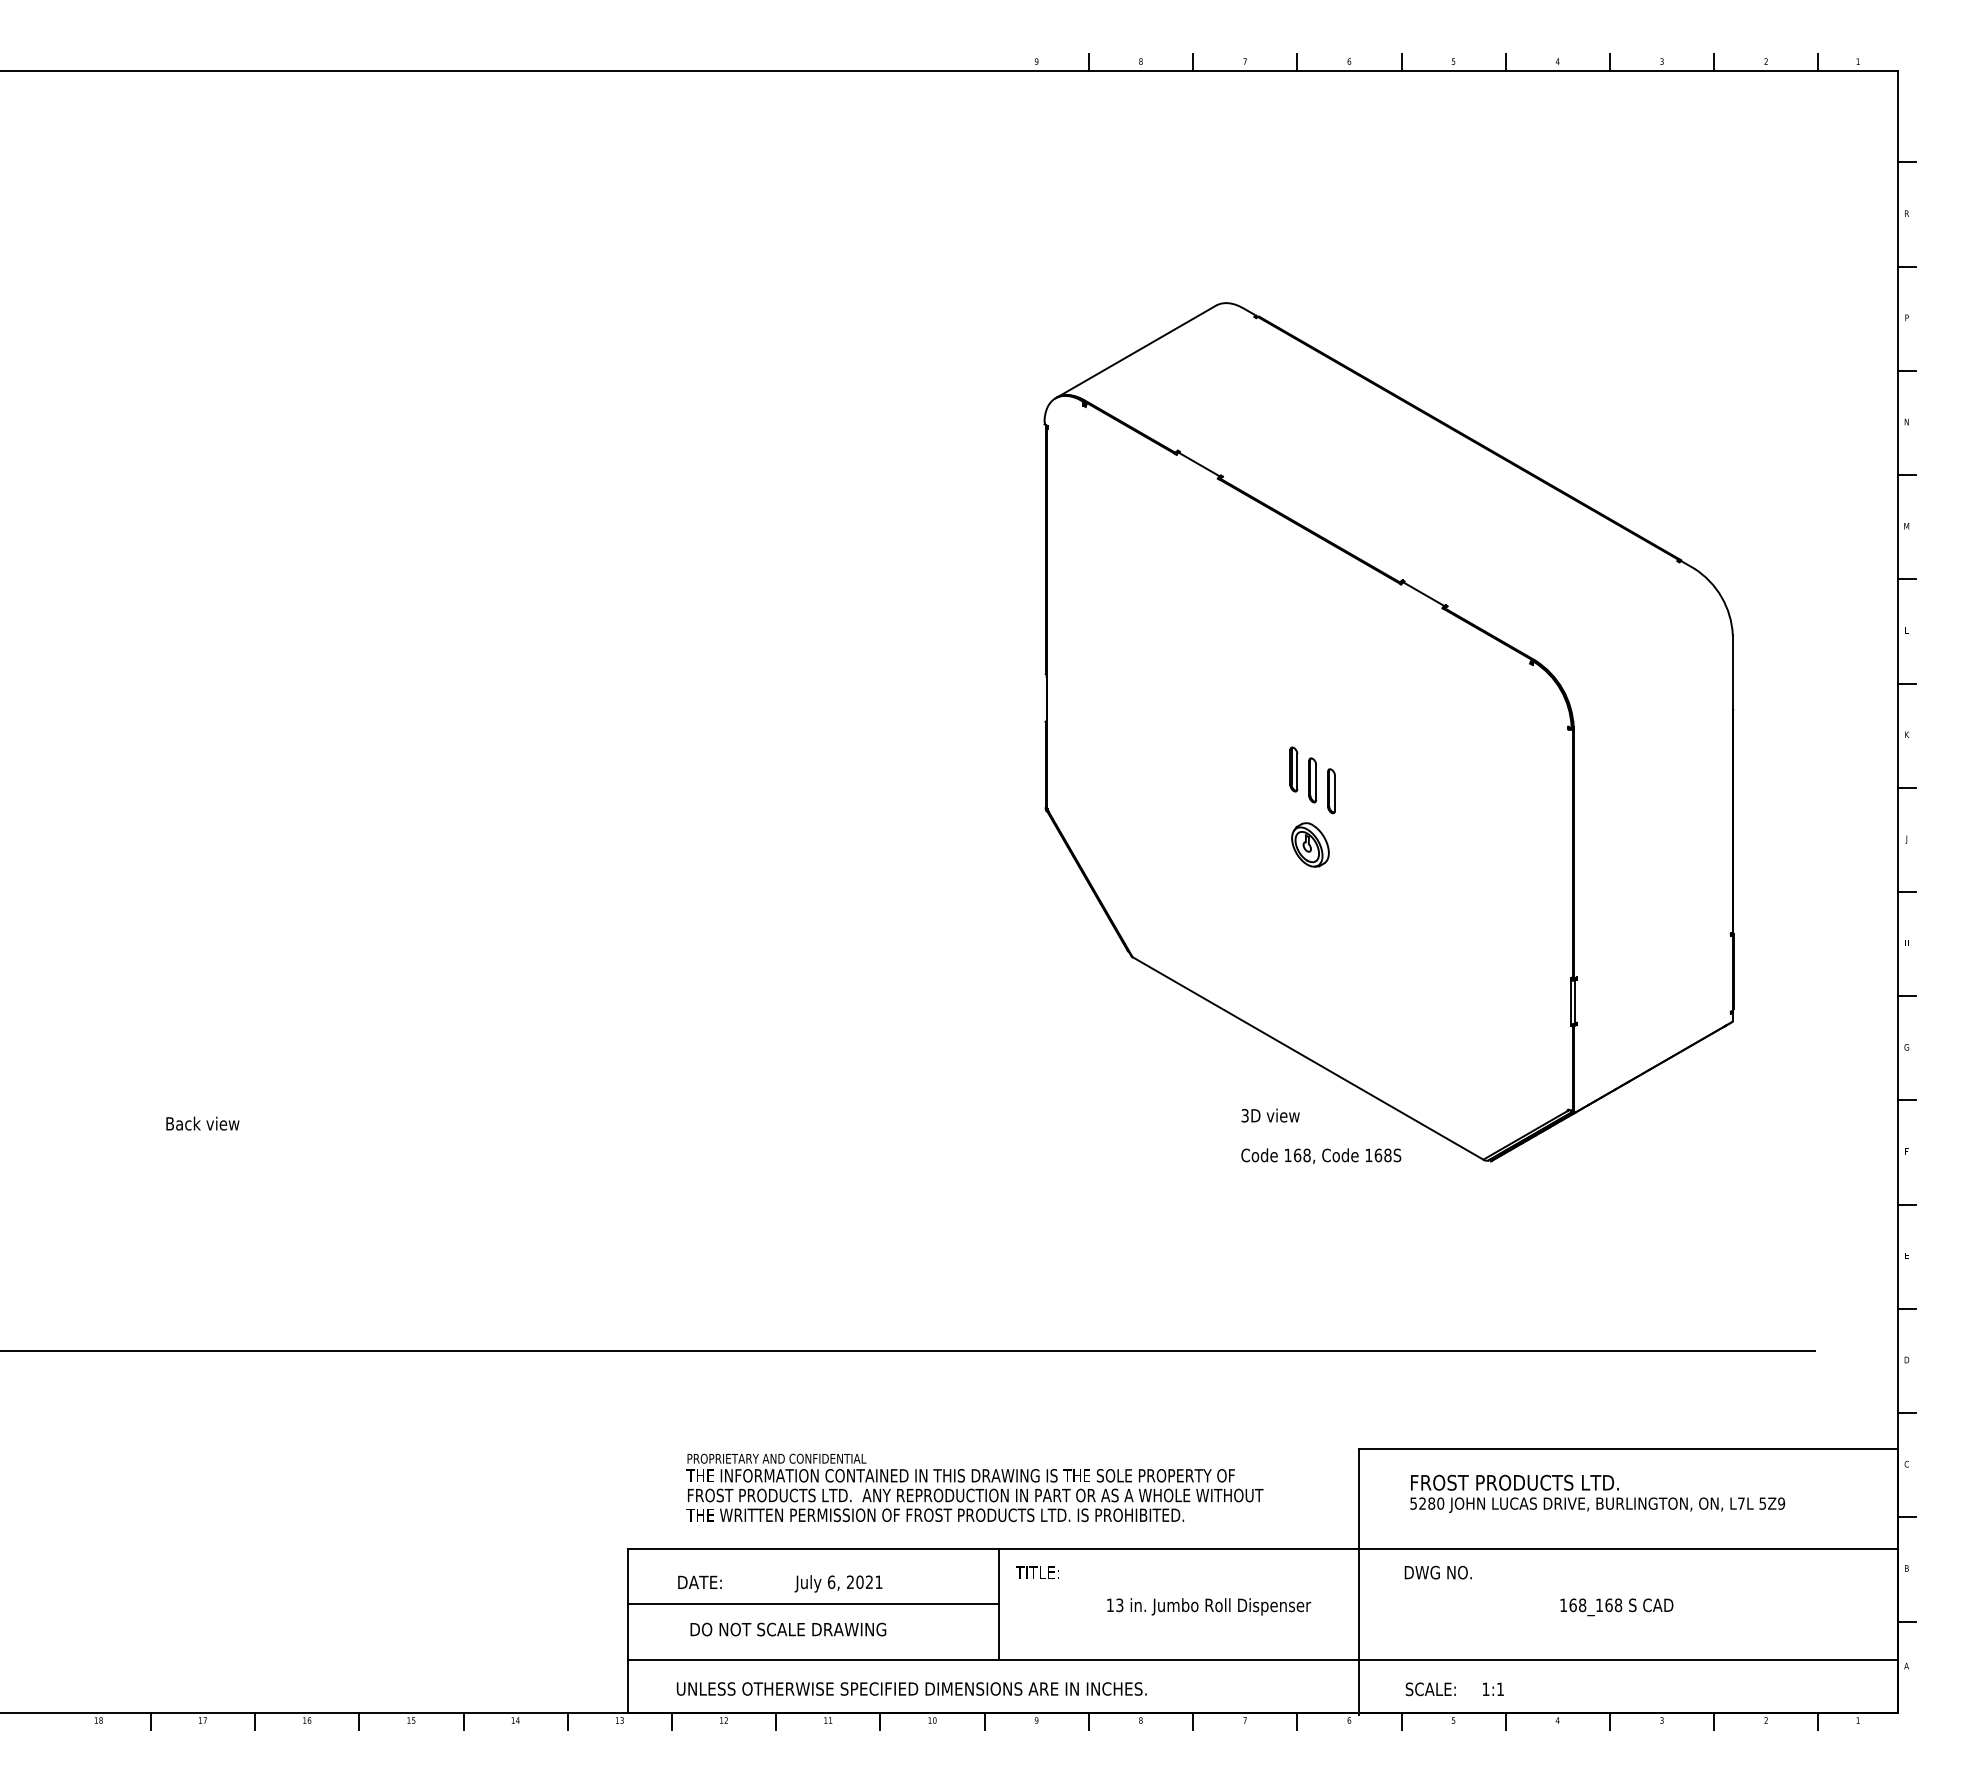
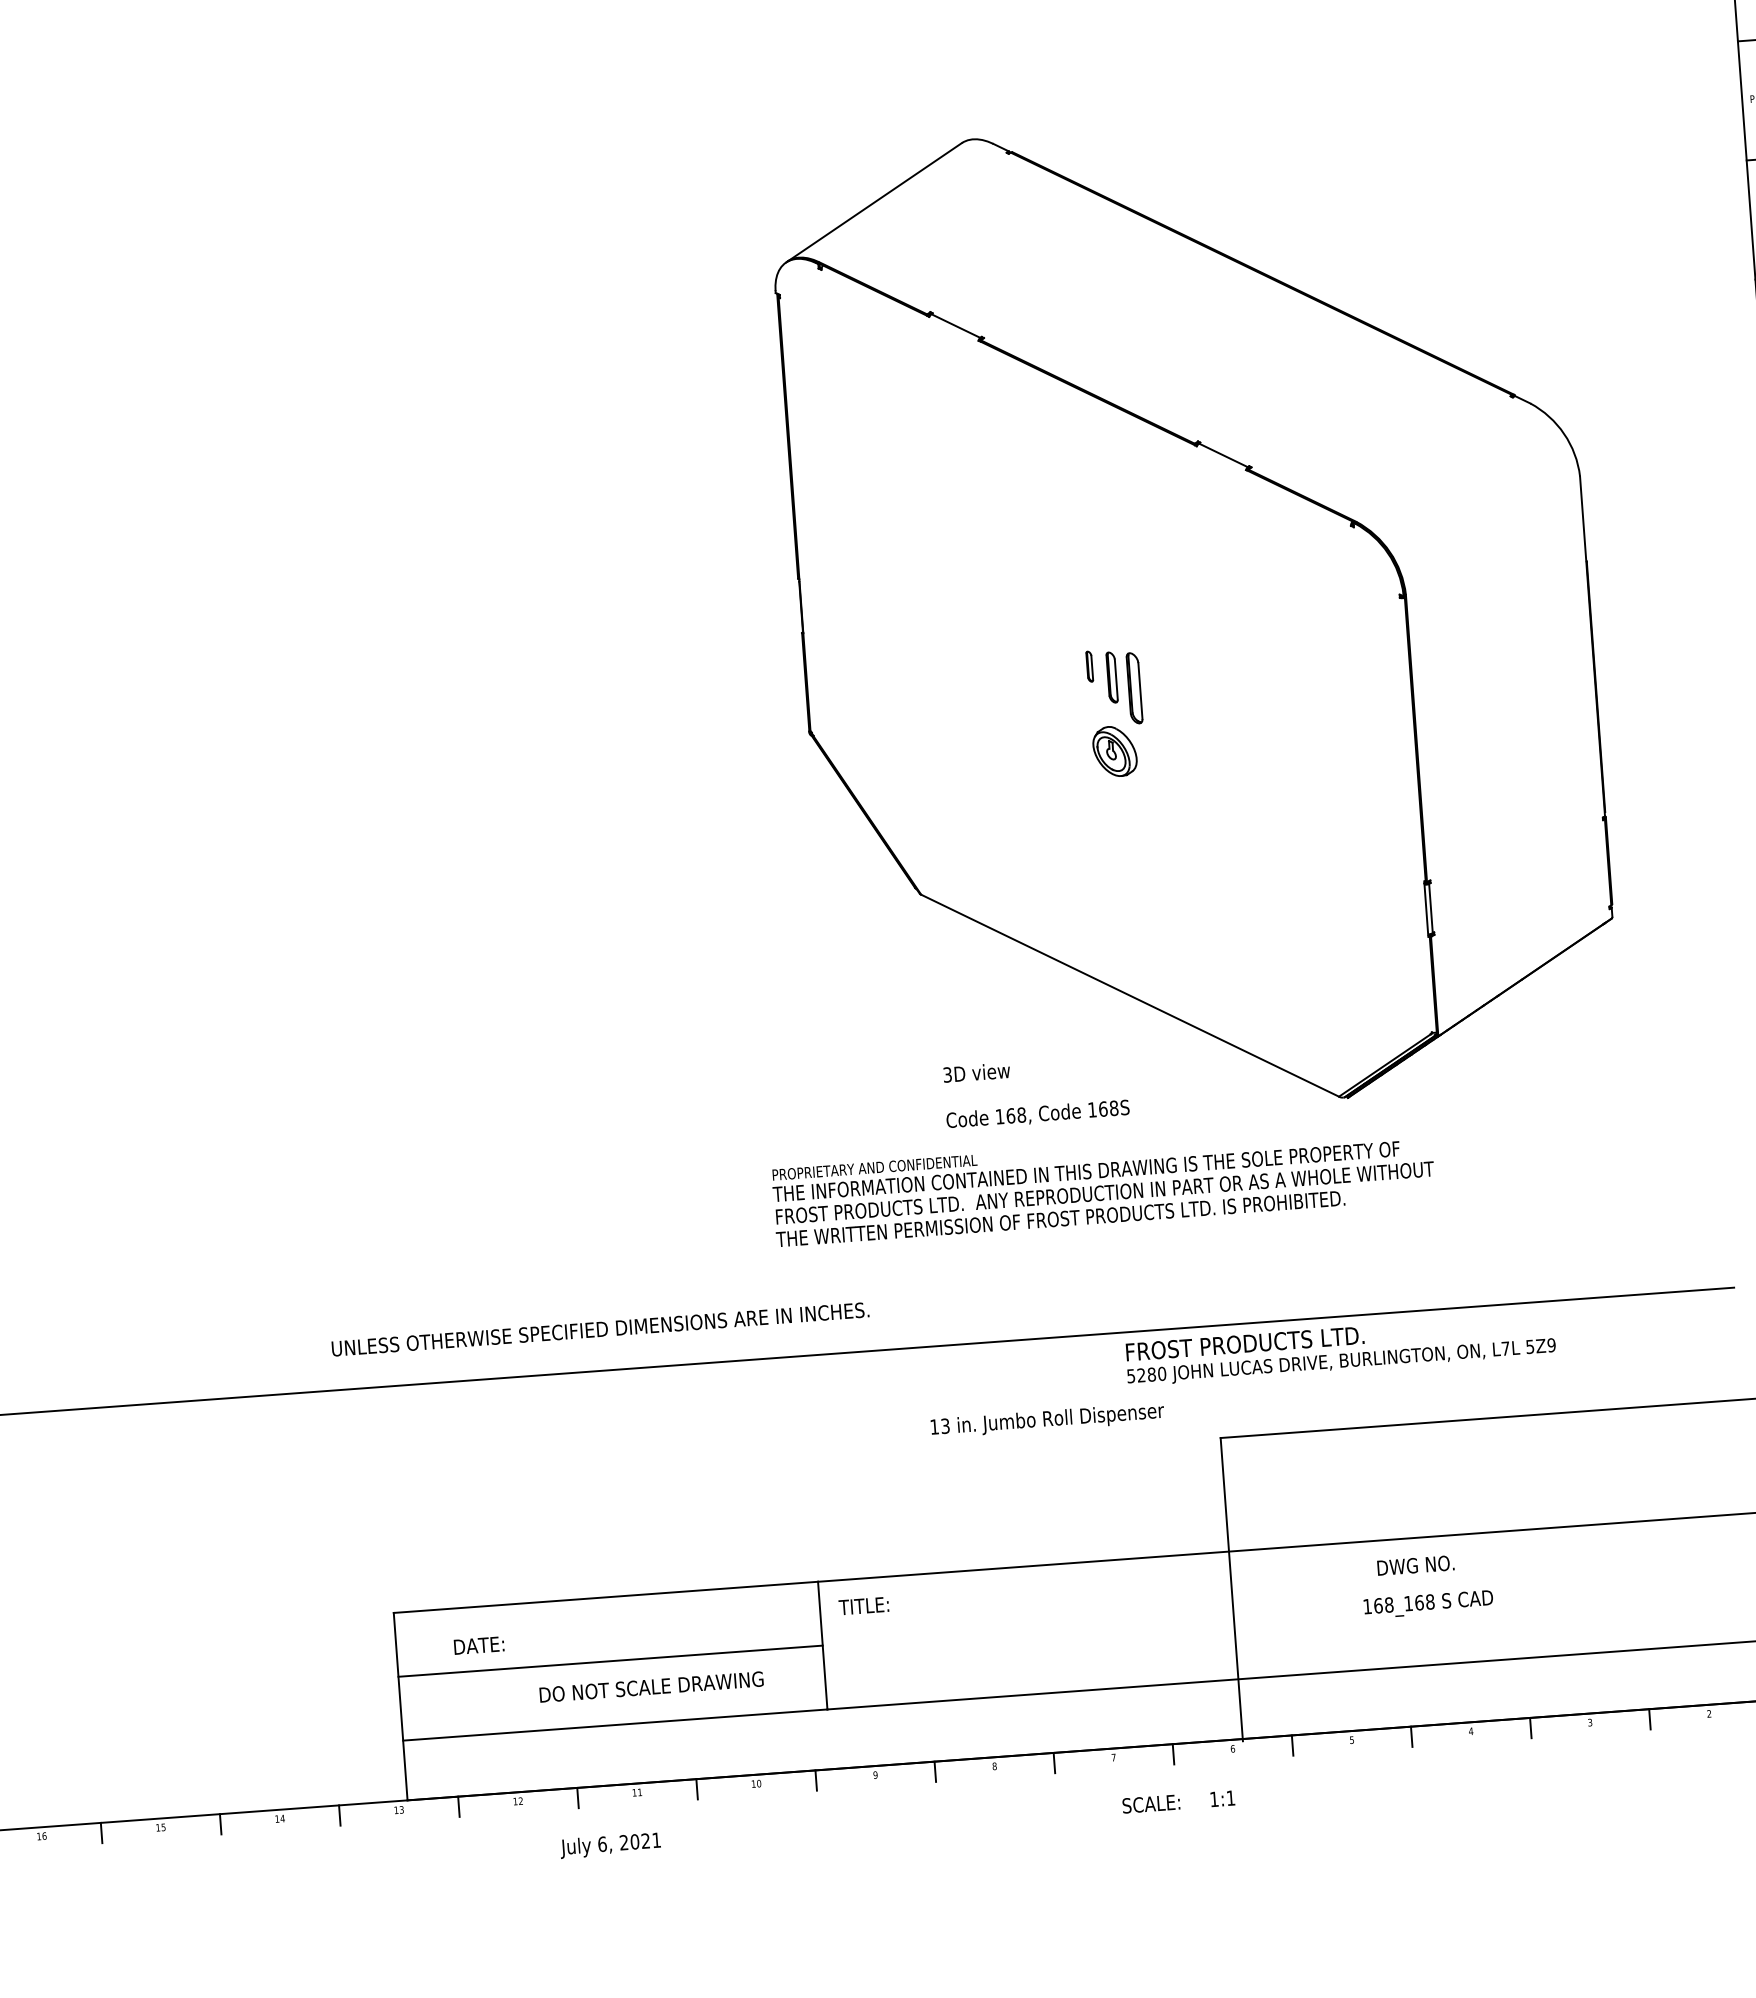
part: (1293, 769) -> (1089, 666), size x0.6
part: (1331, 791) -> (1134, 688), size x1.4
text: (1321, 1136) -> (1036, 1092), moved
text: (974, 1487) -> (1103, 1183), moved
text: (1597, 1493) -> (1340, 1349), moved
text: (1437, 1572) -> (1414, 1565), moved
text: (838, 1583) -> (610, 1845), moved
text: (1209, 1606) -> (1048, 1420), moved
text: (1616, 1607) -> (1428, 1604), moved
text: (788, 1629) -> (651, 1686), moved
text: (911, 1688) -> (600, 1328), moved
text: (1454, 1689) -> (1178, 1802), moved

